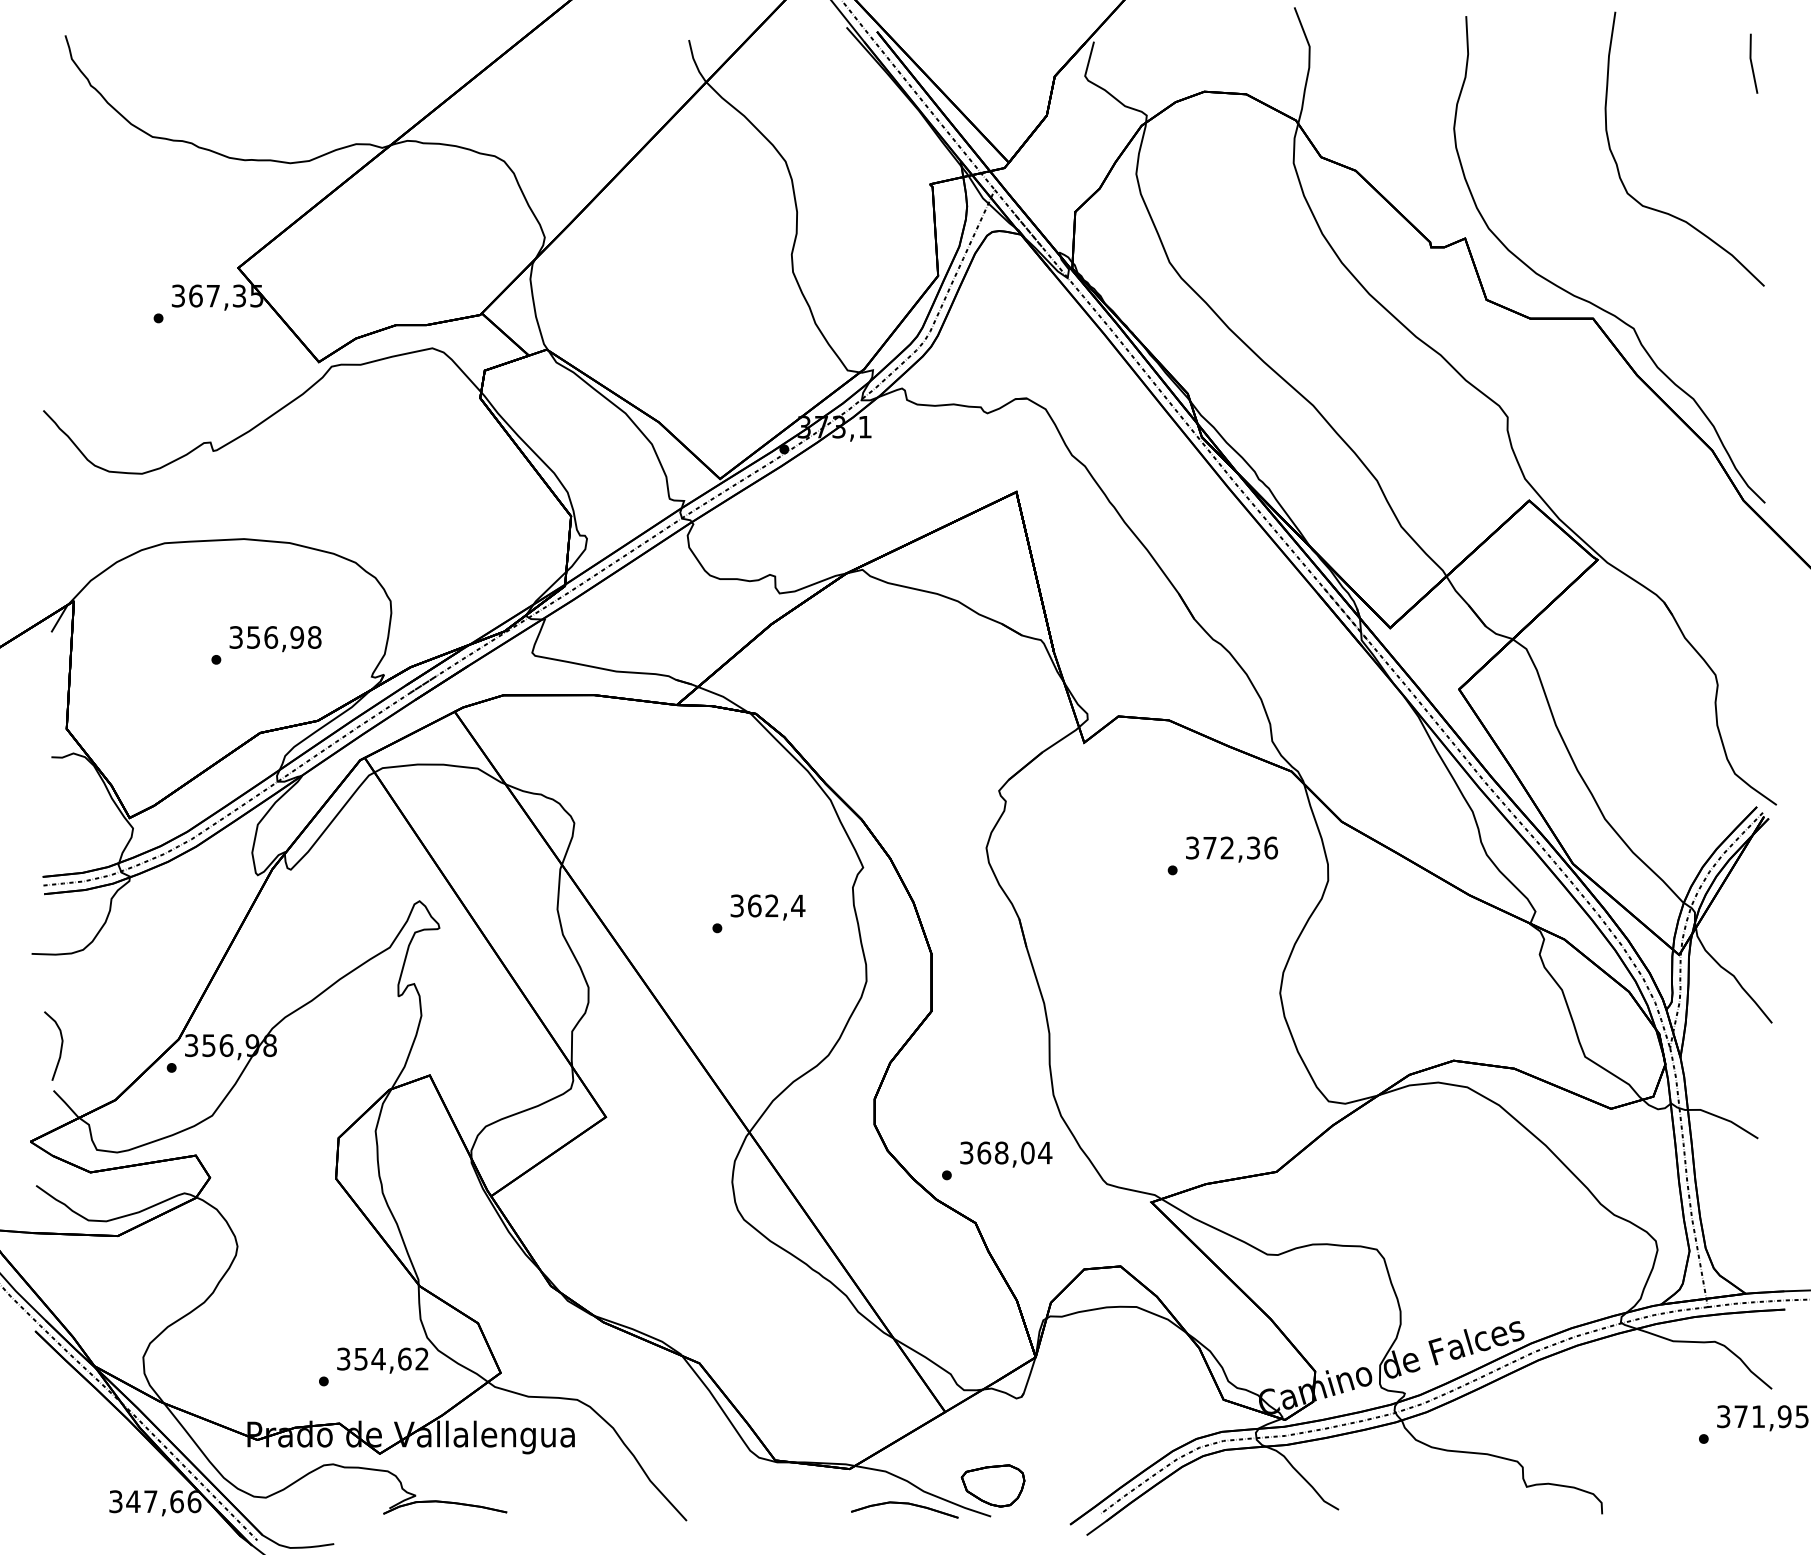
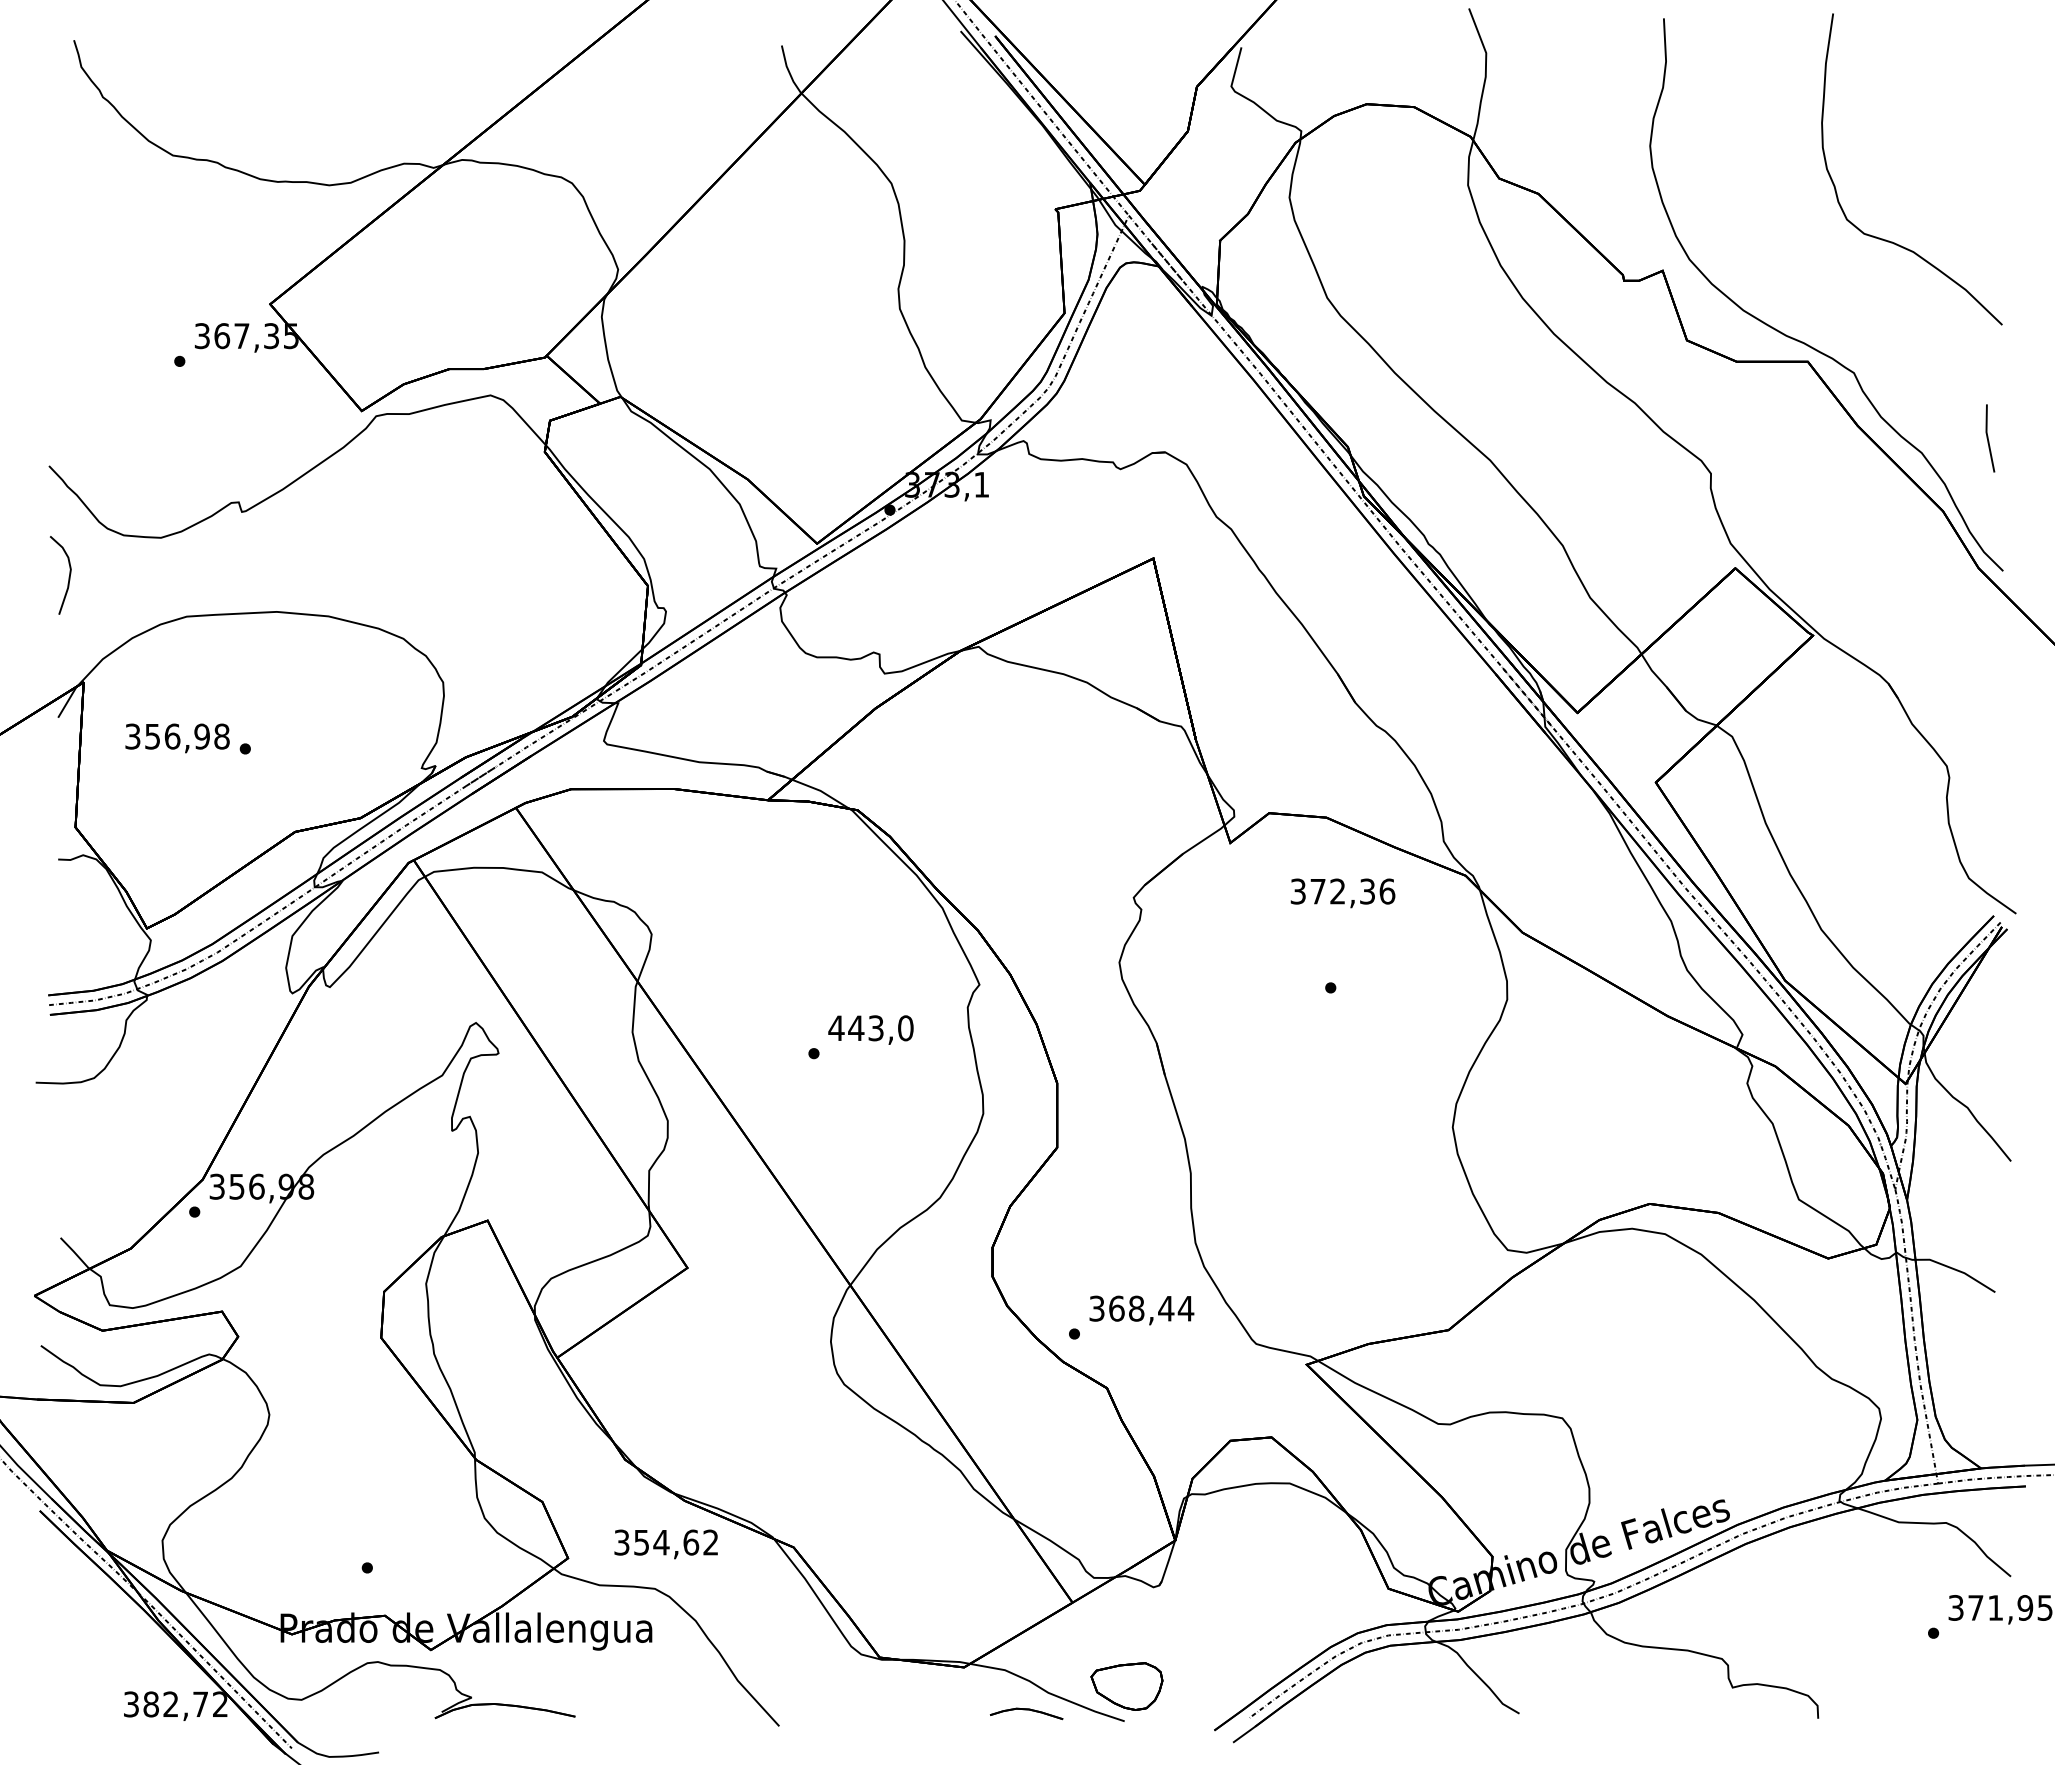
line: (1752, 63) -> (1988, 438), moved
text: (275, 639) -> (177, 738), moved
text: (1231, 849) -> (1342, 893), moved
text: (767, 906) -> (870, 1028), 362,4 -> 443,0
curve: (60, 1047) -> (68, 576), moved
text: (1027, 1152) -> (1166, 1308), 368,04 -> 368,44
text: (382, 1360) -> (665, 1544), moved
text: (163, 1501) -> (185, 1704), 347,66 -> 382,72
part: (904, 1509) -> (1026, 1713), size x0.6

